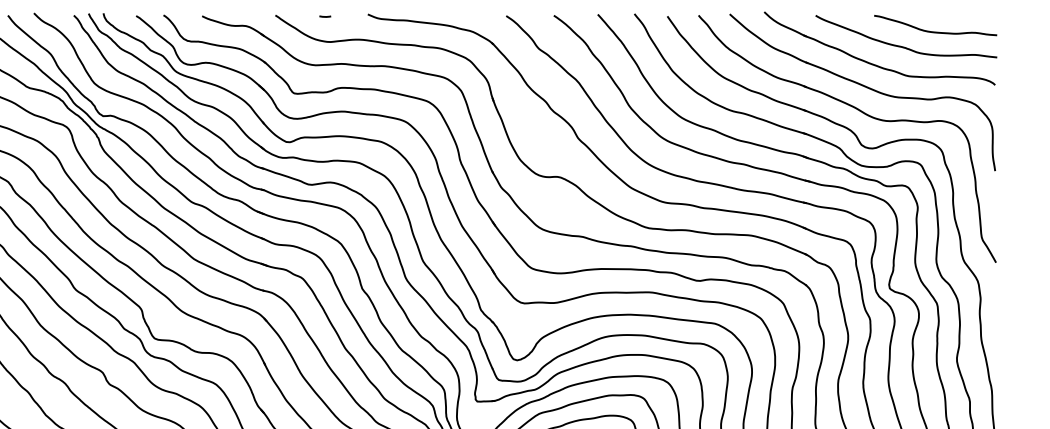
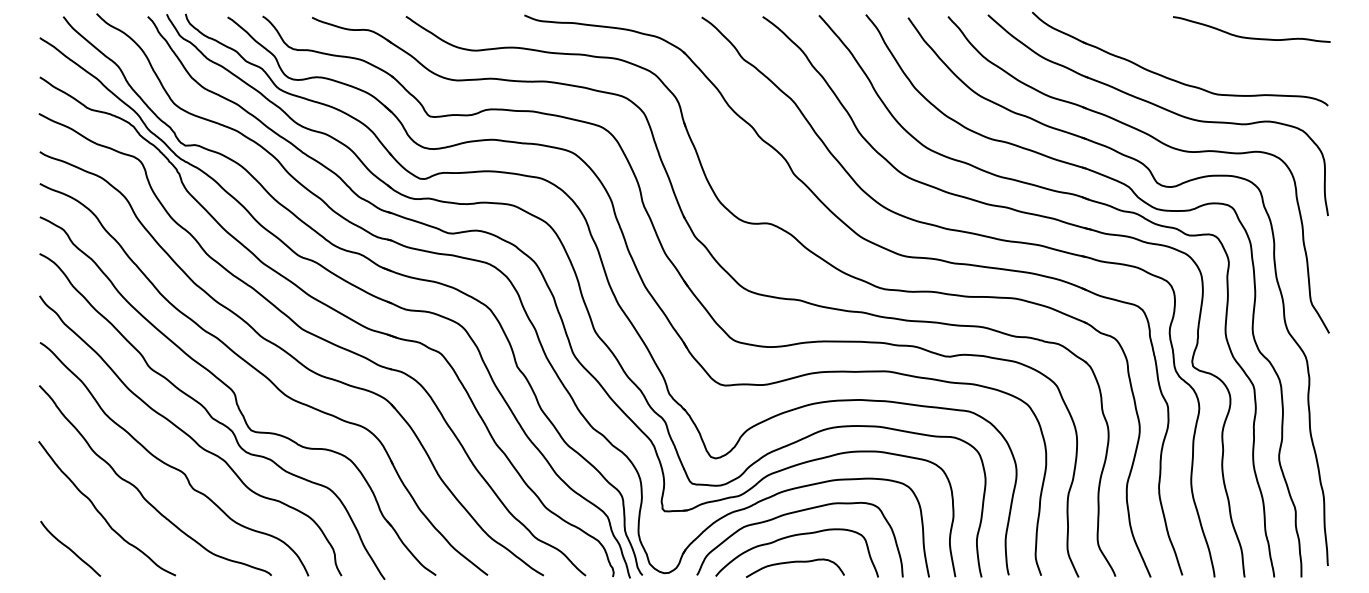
line: (324, 16) -> (469, 18), removed
curve: (903, 46) -> (1210, 56), removed

